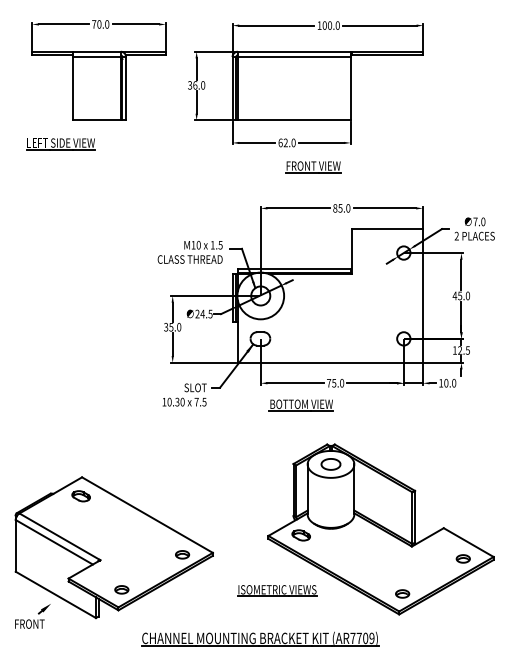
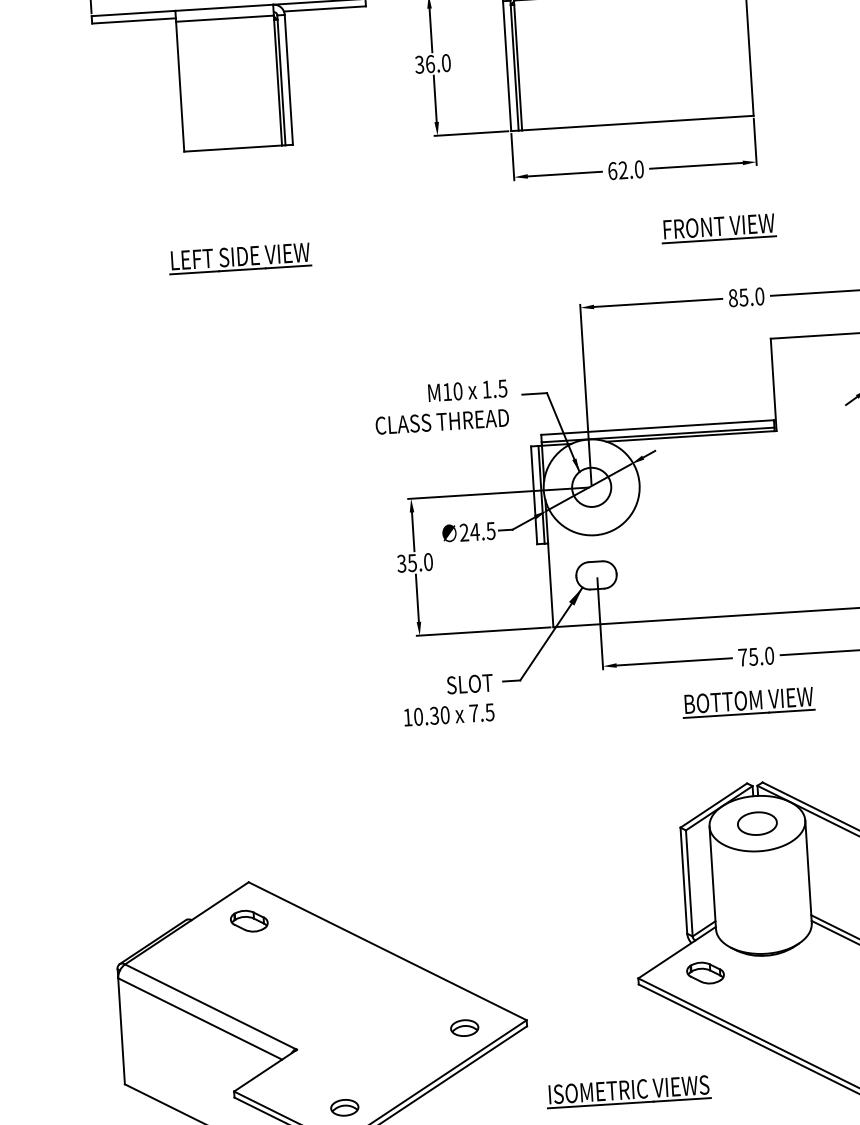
part: (60, 144) -> (239, 259), moved
part: (313, 167) -> (718, 229), moved
part: (300, 405) -> (746, 703), moved
part: (277, 590) -> (629, 1091), moved

